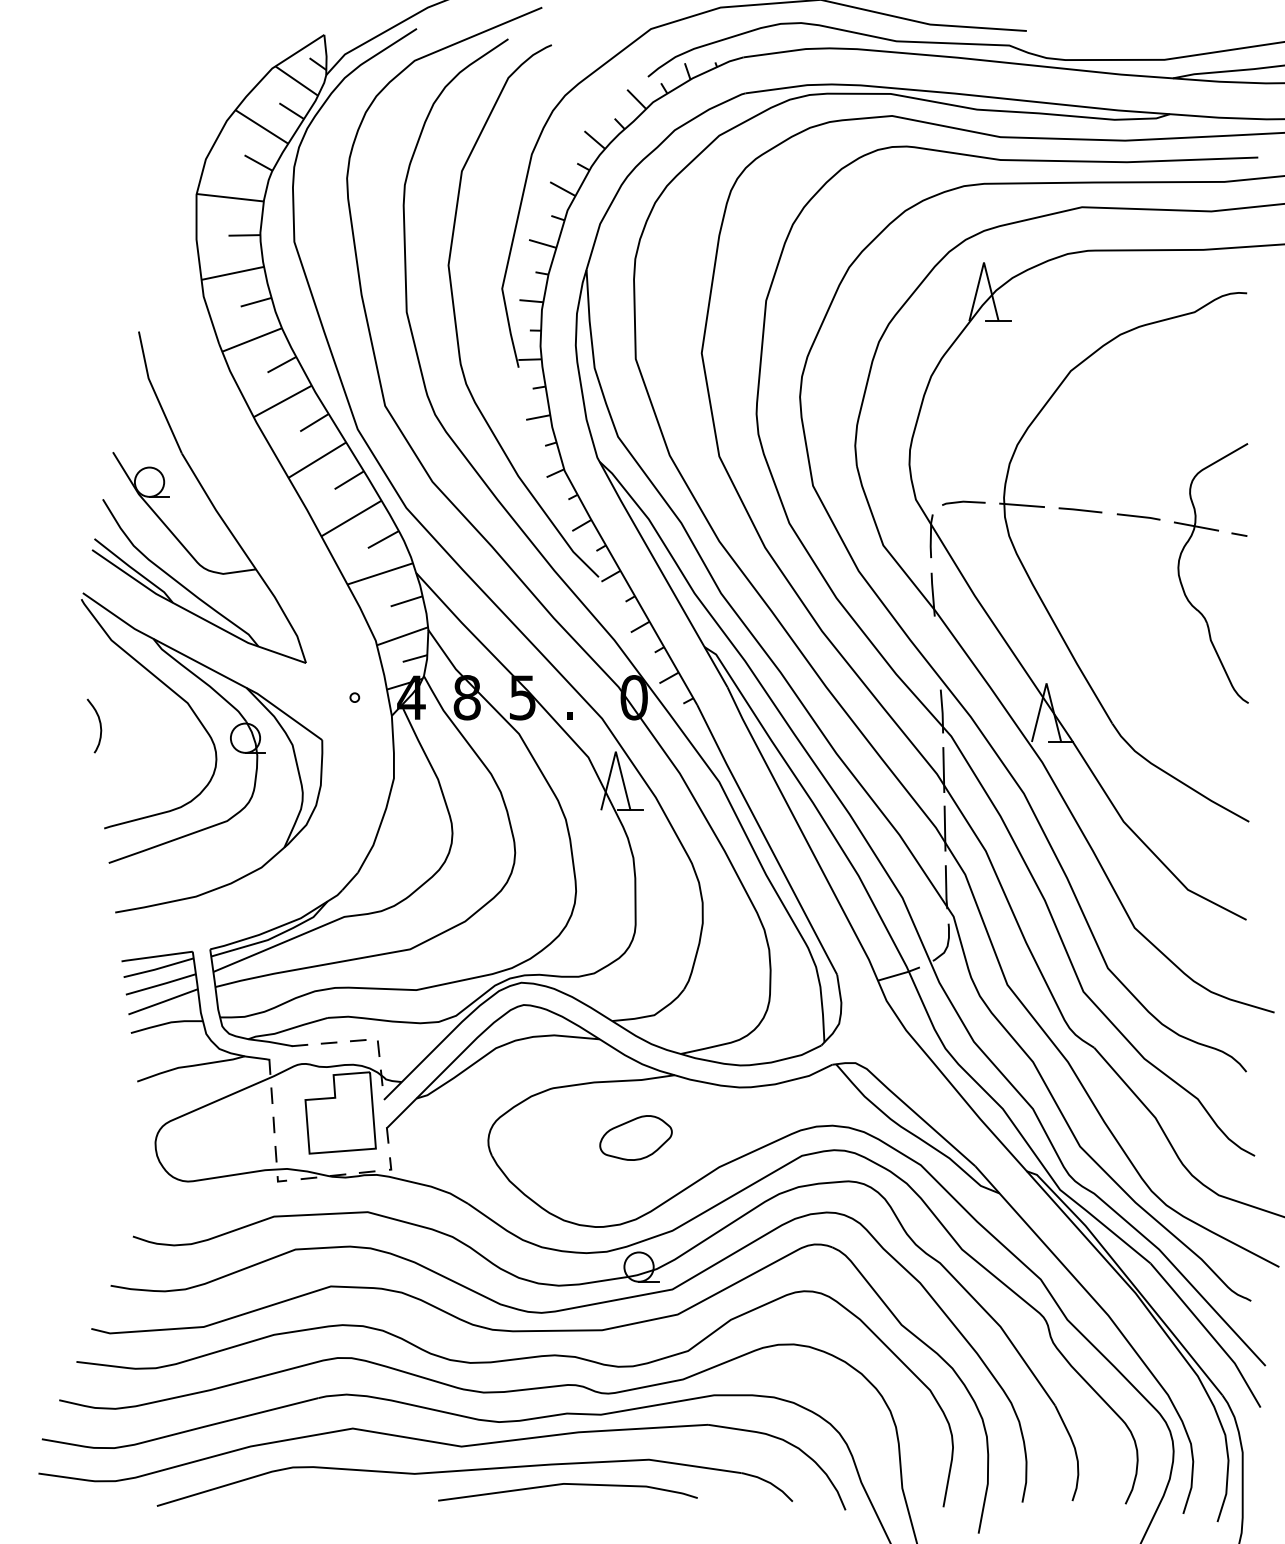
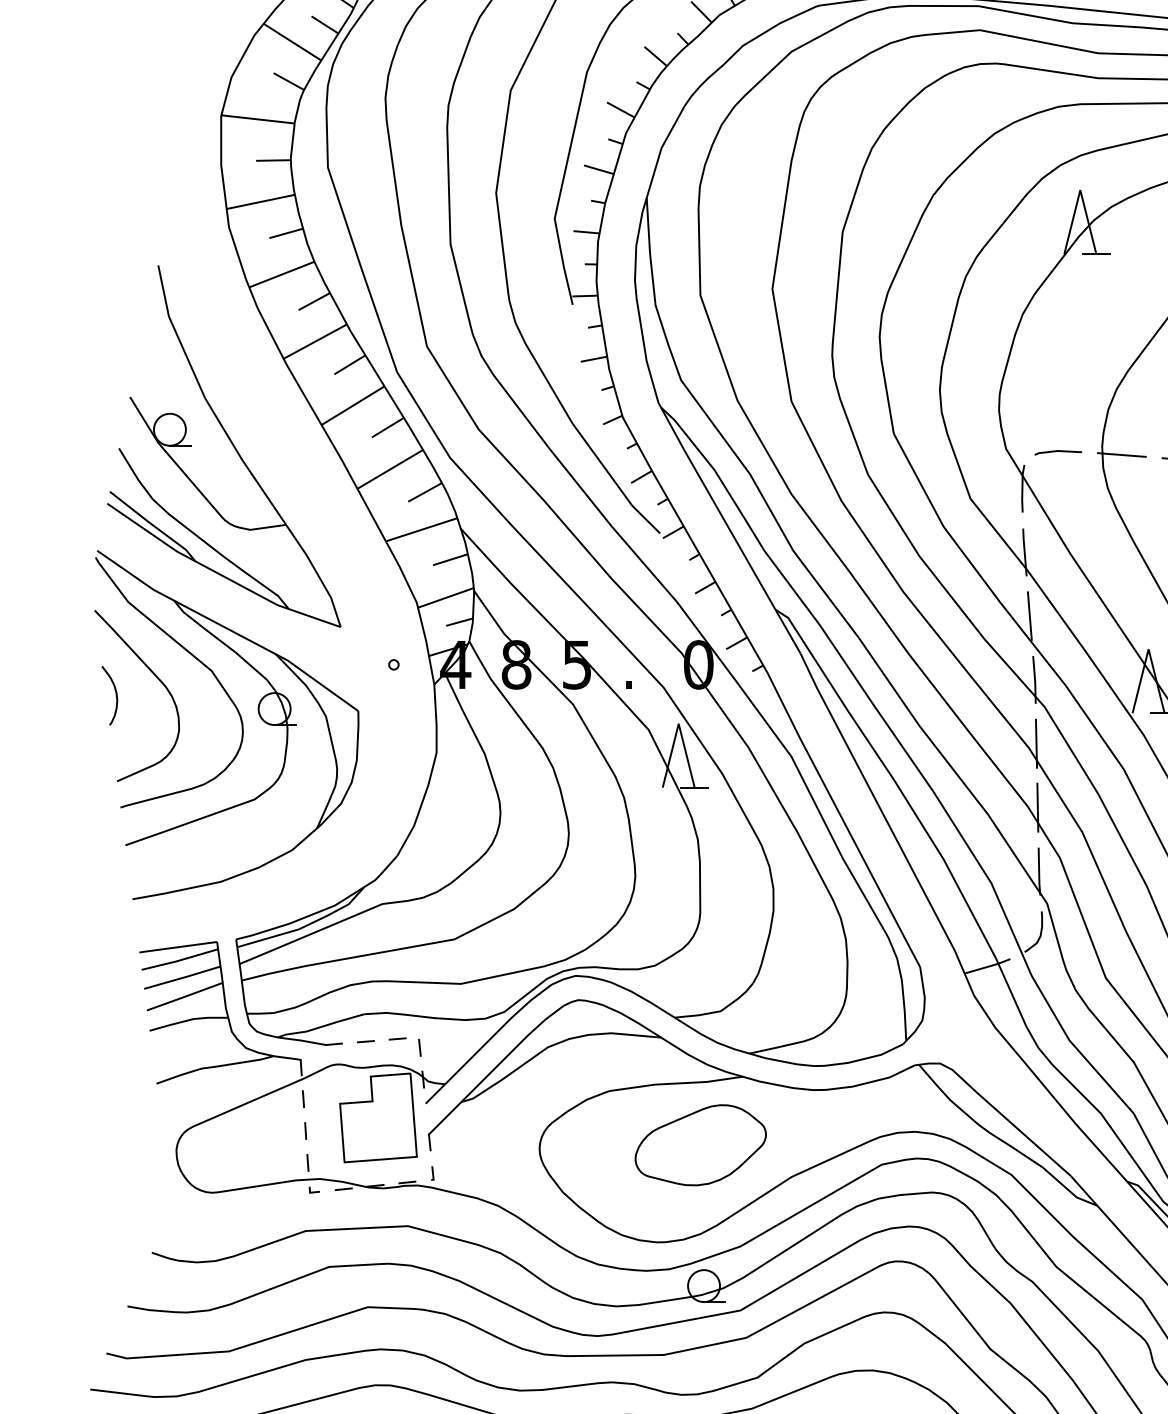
line: (937, 652) -> (1029, 615), added
part: (136, 709) -> (155, 677), added
part: (635, 1137) -> (700, 1144), size x1.67

